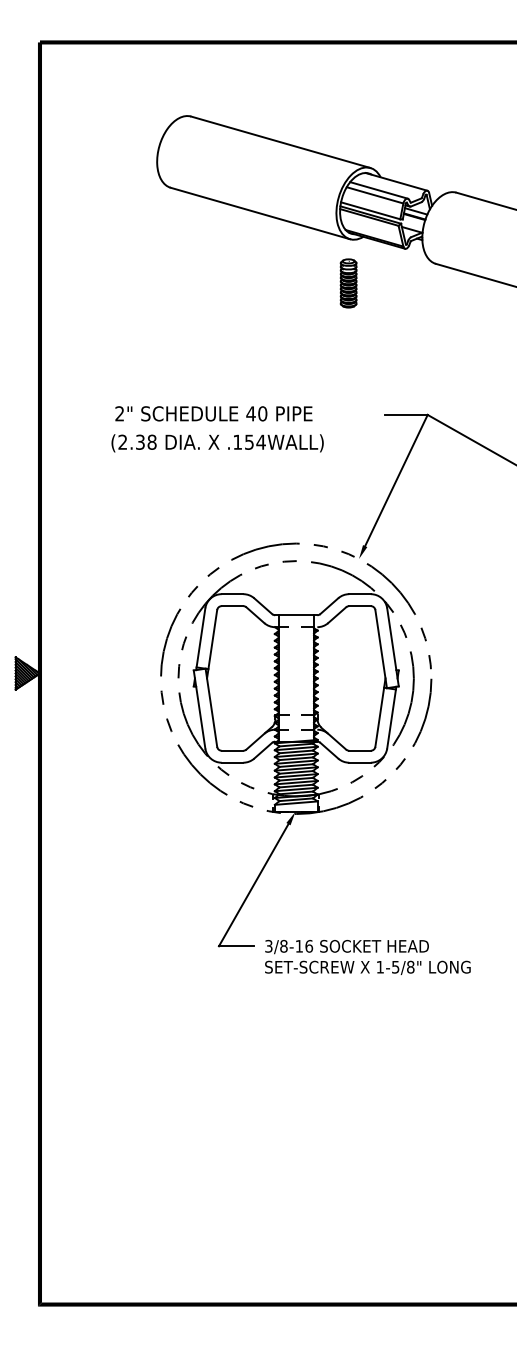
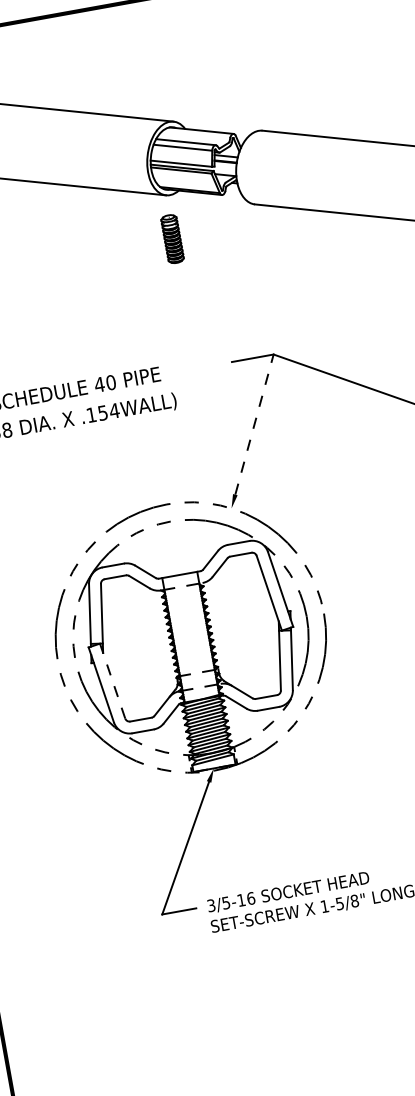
line: (396, 480) -> (254, 424), solid -> dashed
line: (211, 707) -> (112, 680), solid -> dashed
text: (283, 946) -> (225, 903), 3/8-16 -> 3/5-16

